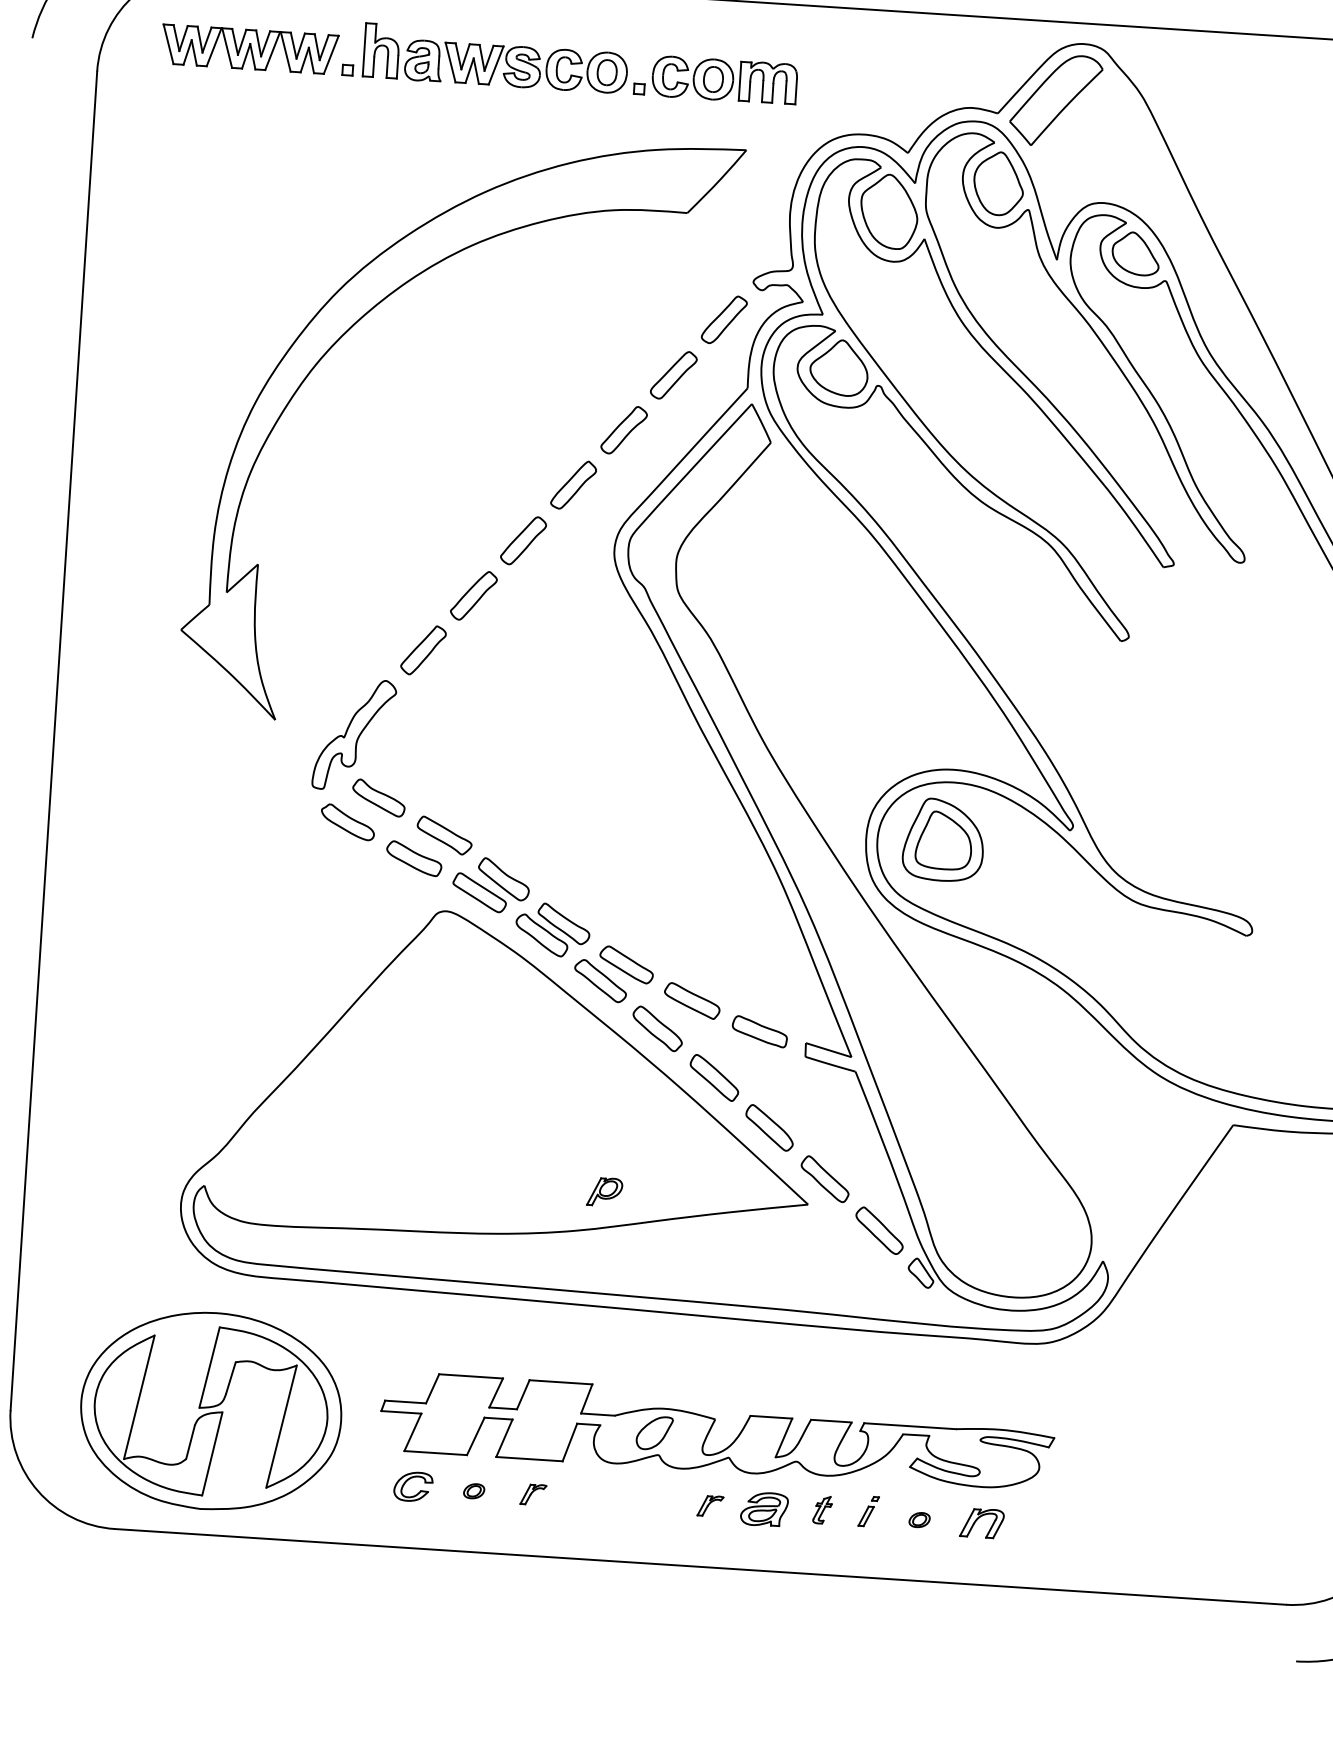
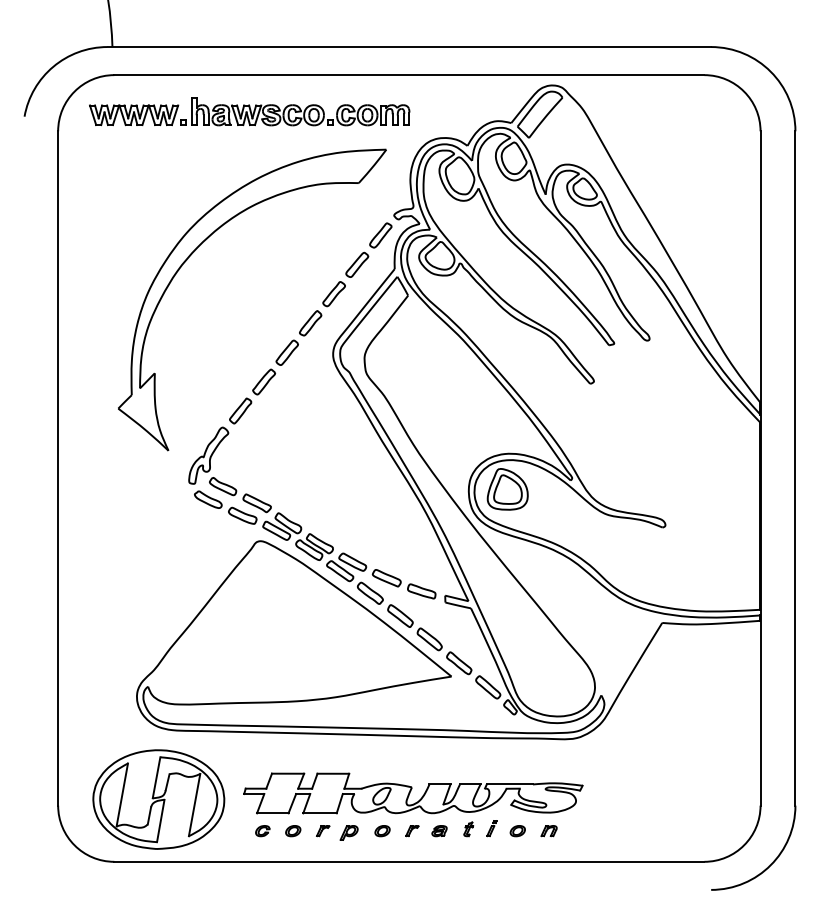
part: (603, 1191) -> (348, 832), moved
part: (412, 1487) -> (262, 831), size x0.71
part: (474, 1491) -> (293, 831), size x1.43
part: (651, 1503) -> (382, 831), added
part: (764, 1510) -> (439, 831), size x0.62
part: (919, 1520) -> (517, 831), size x1.43
part: (980, 1524) -> (548, 831), size x0.71

